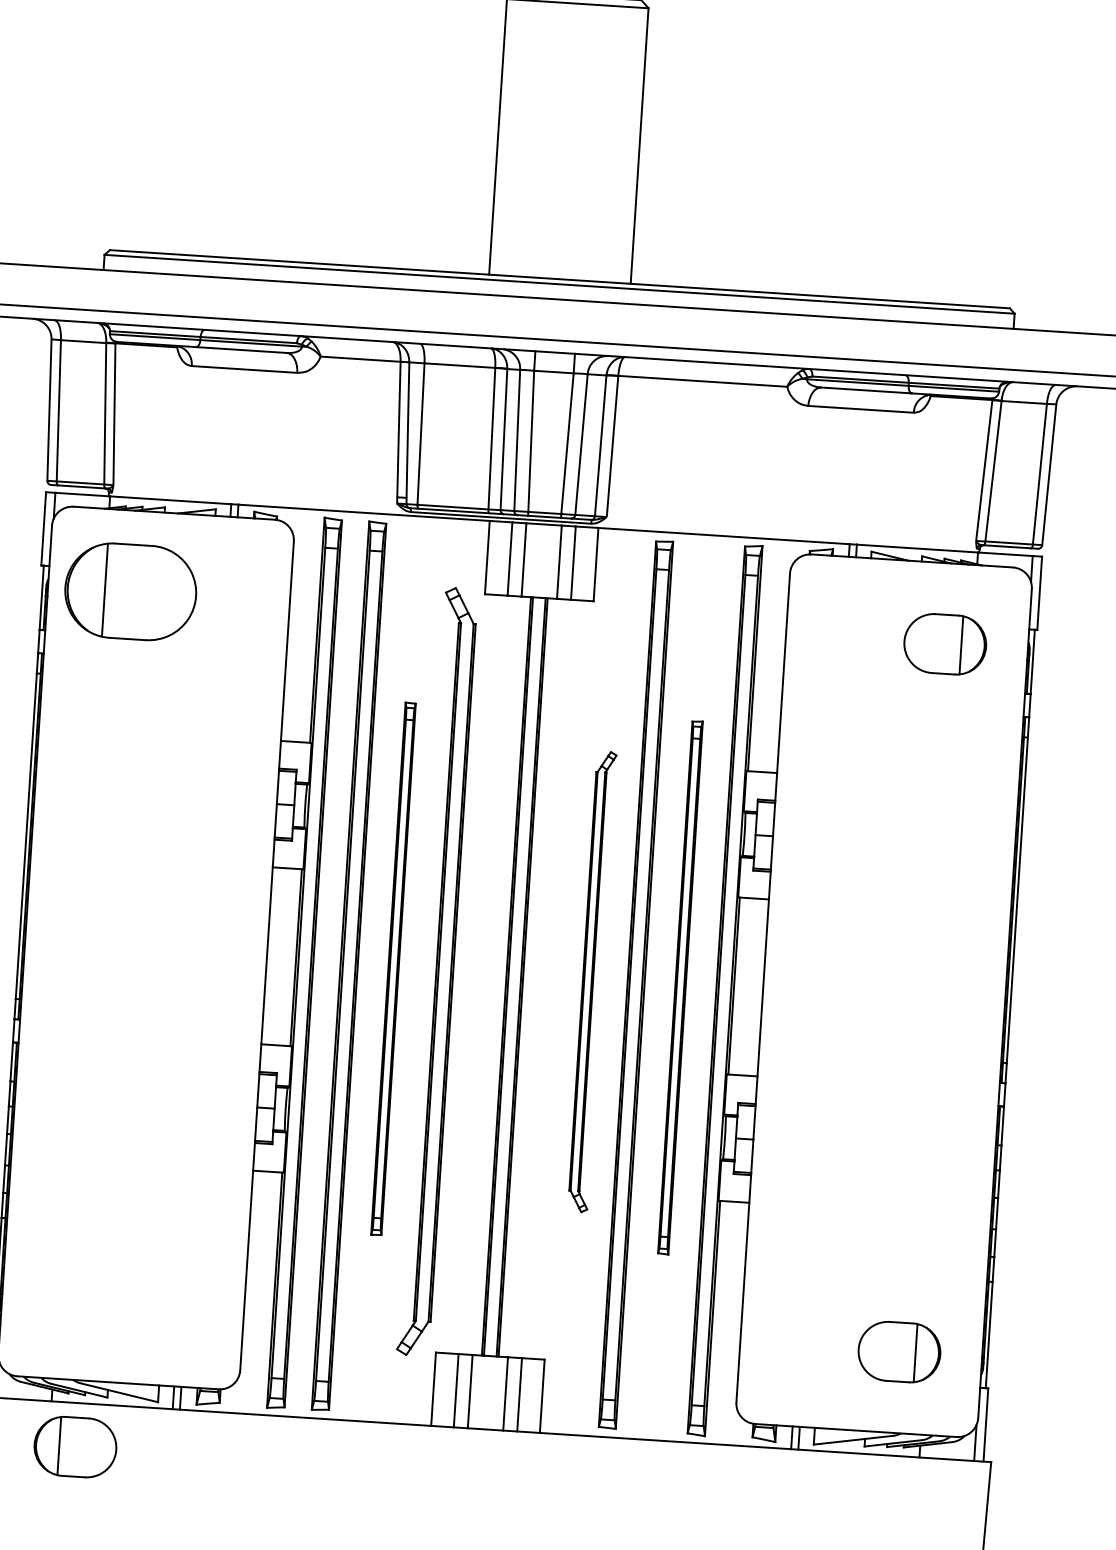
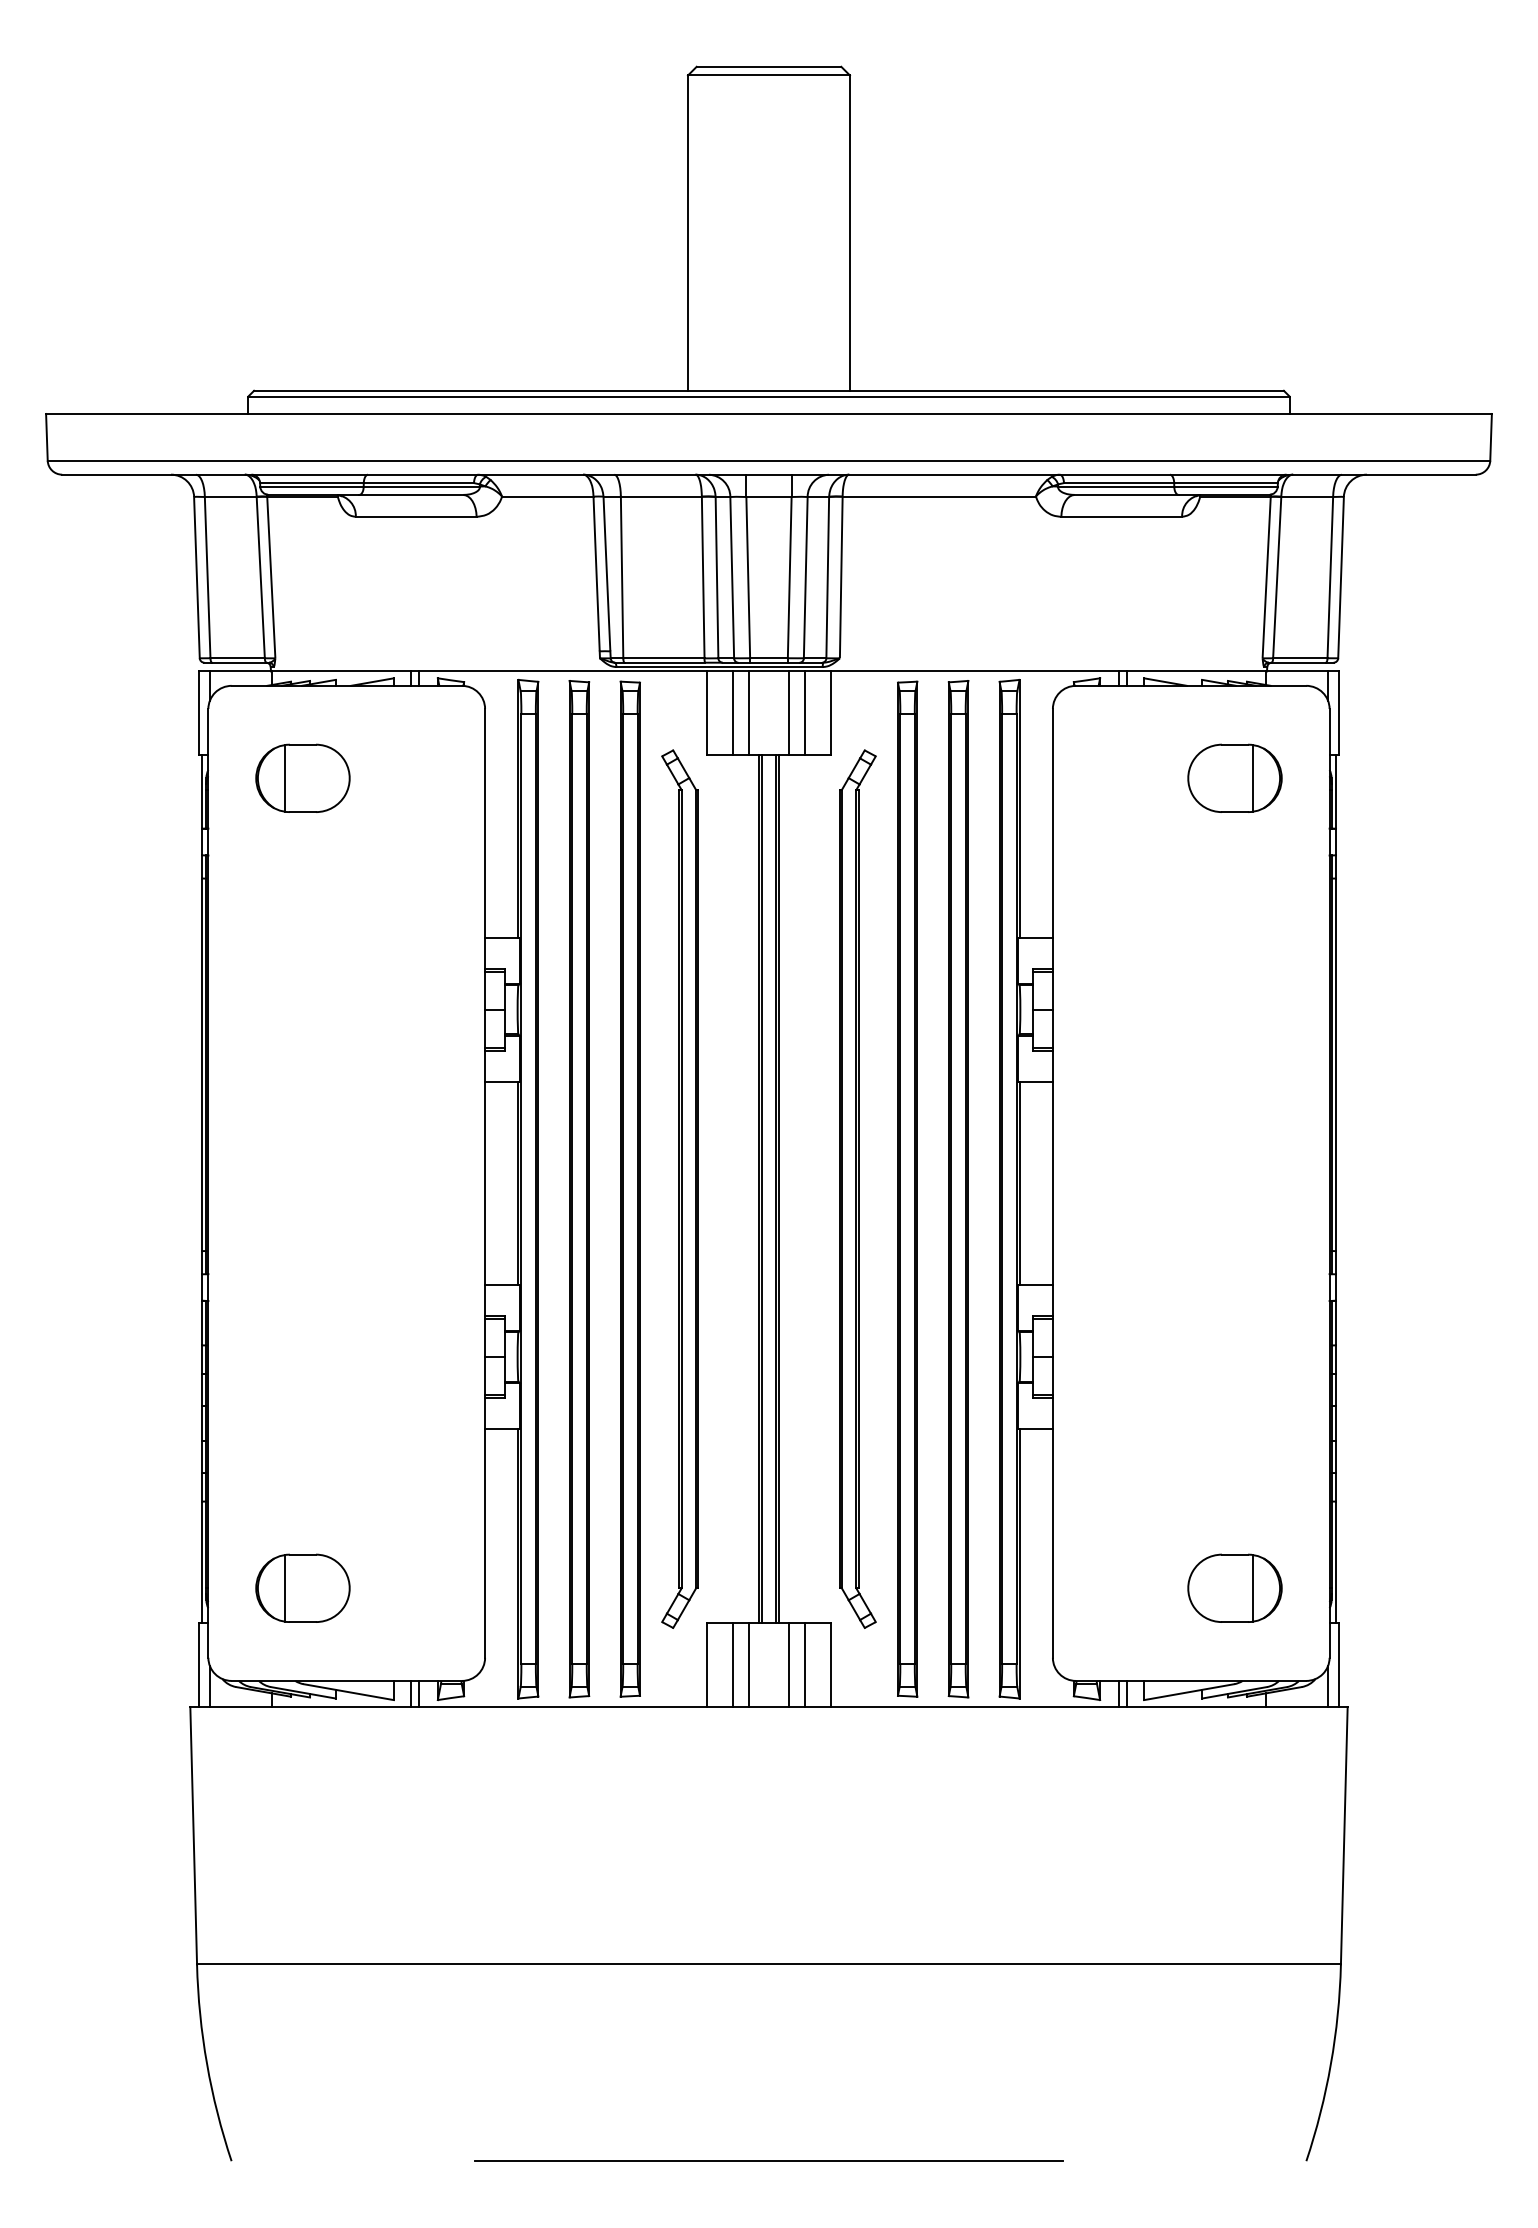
part: (130, 590) -> (302, 777), size x0.62
part: (392, 968) -> (629, 1188), size x1.67
part: (592, 981) -> (857, 1188), size x1.67
part: (680, 987) -> (958, 1189), size x1.67
part: (75, 1446) -> (302, 1587), moved

